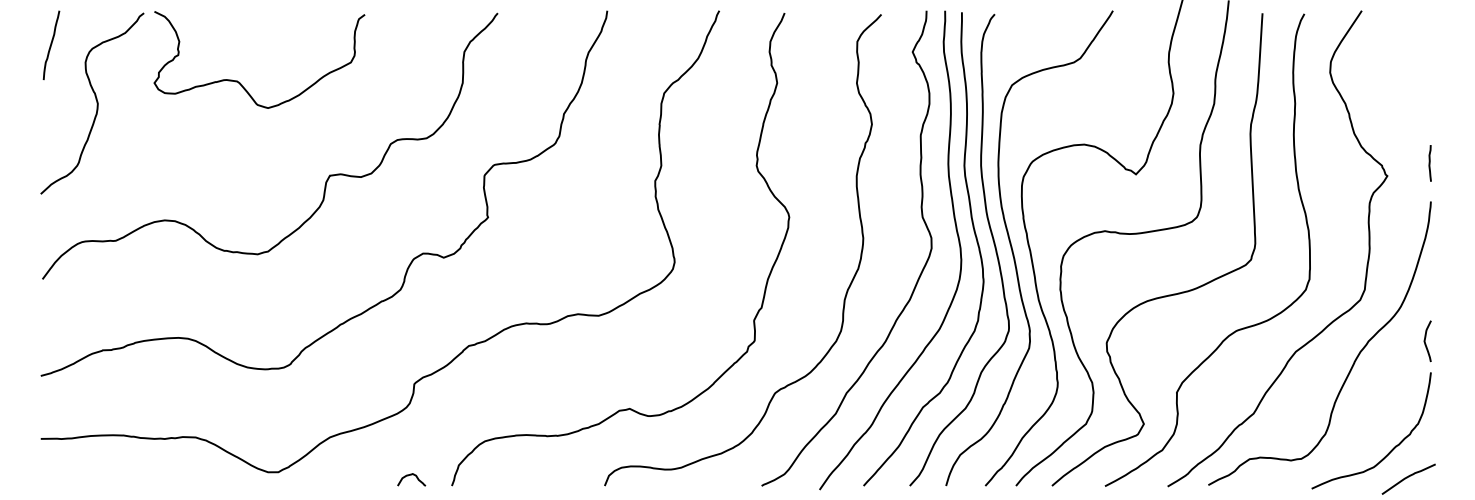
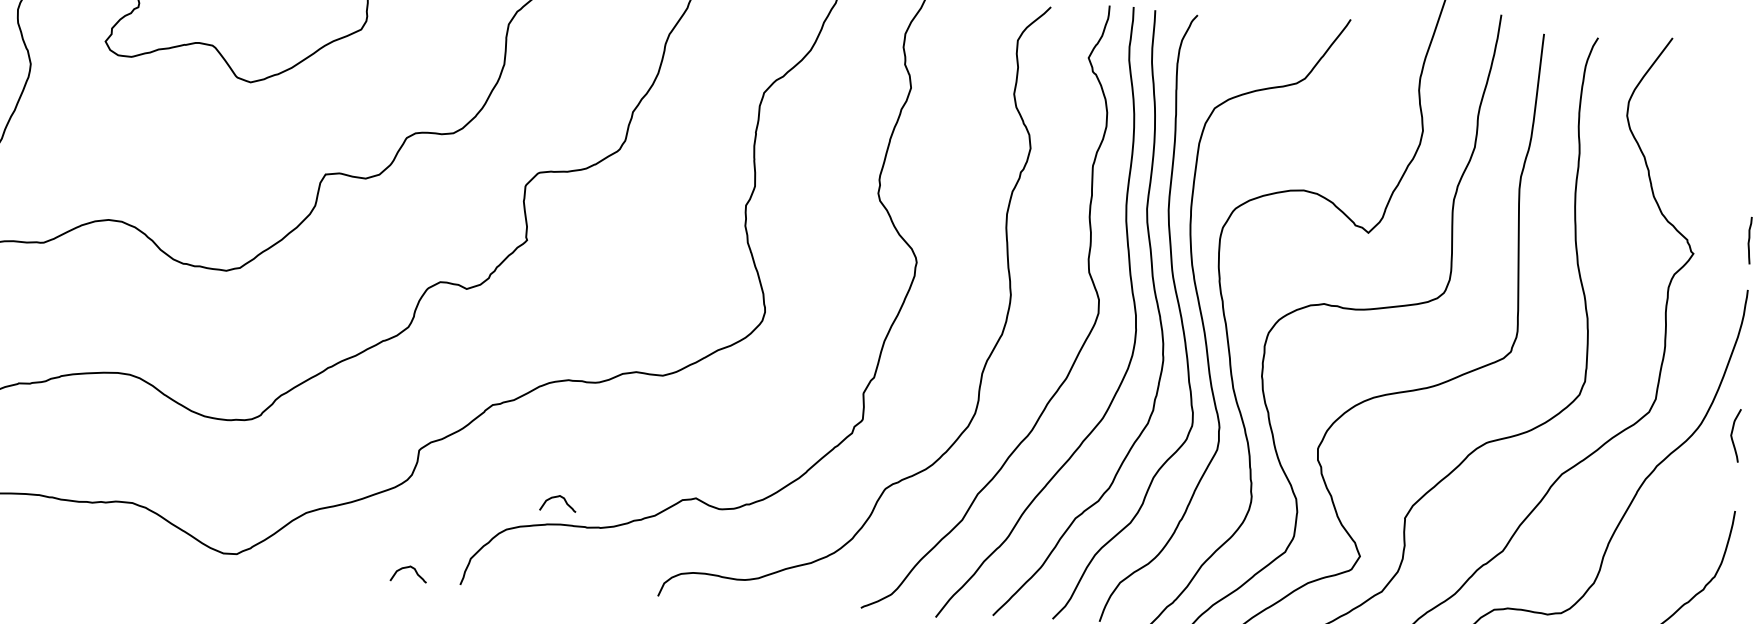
curve: (1425, 341) -> (1732, 435), moved
curve: (523, 414) -> (558, 497), added

